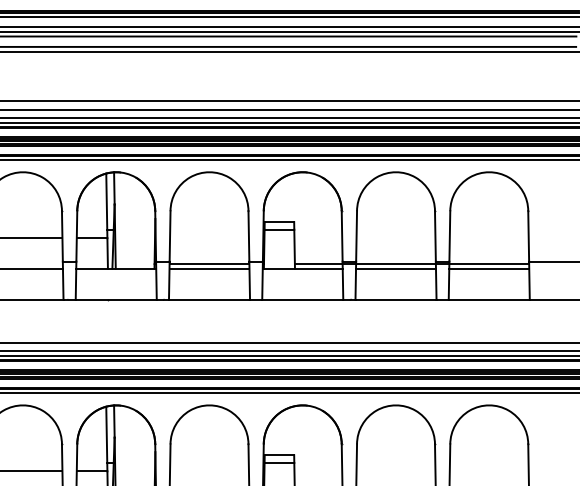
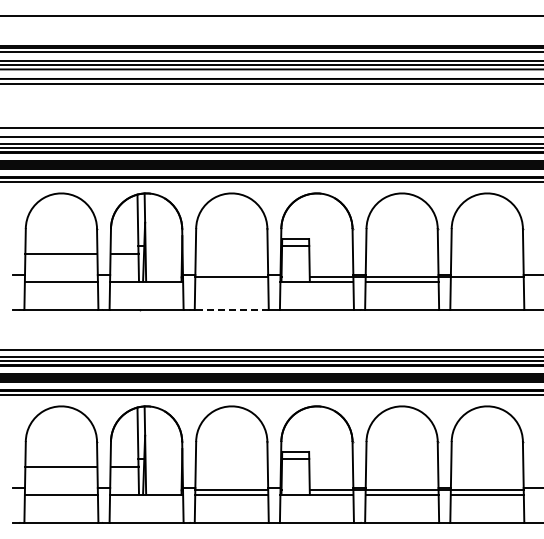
line: (209, 268) -> (231, 281), removed
line: (488, 268) -> (486, 281), removed
line: (209, 299) -> (231, 309), solid -> dashed

